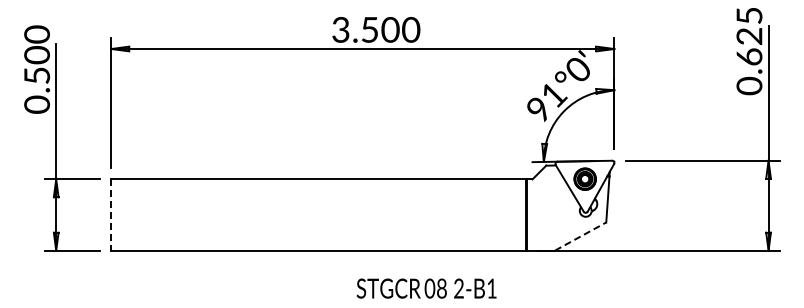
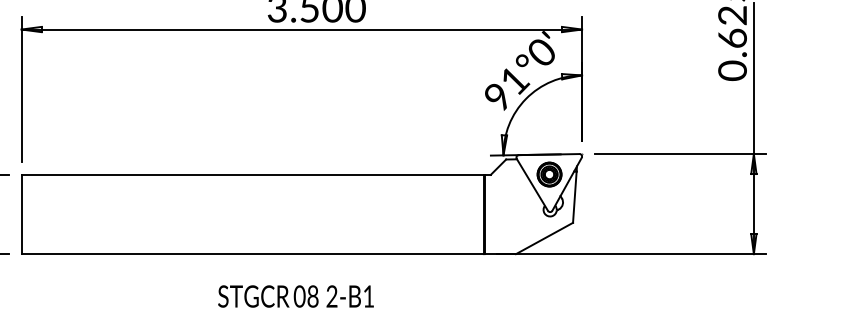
line: (111, 215) -> (21, 215), dashed -> solid
line: (581, 236) -> (545, 238), dashed -> solid
text: (426, 288) -> (295, 296), moved

